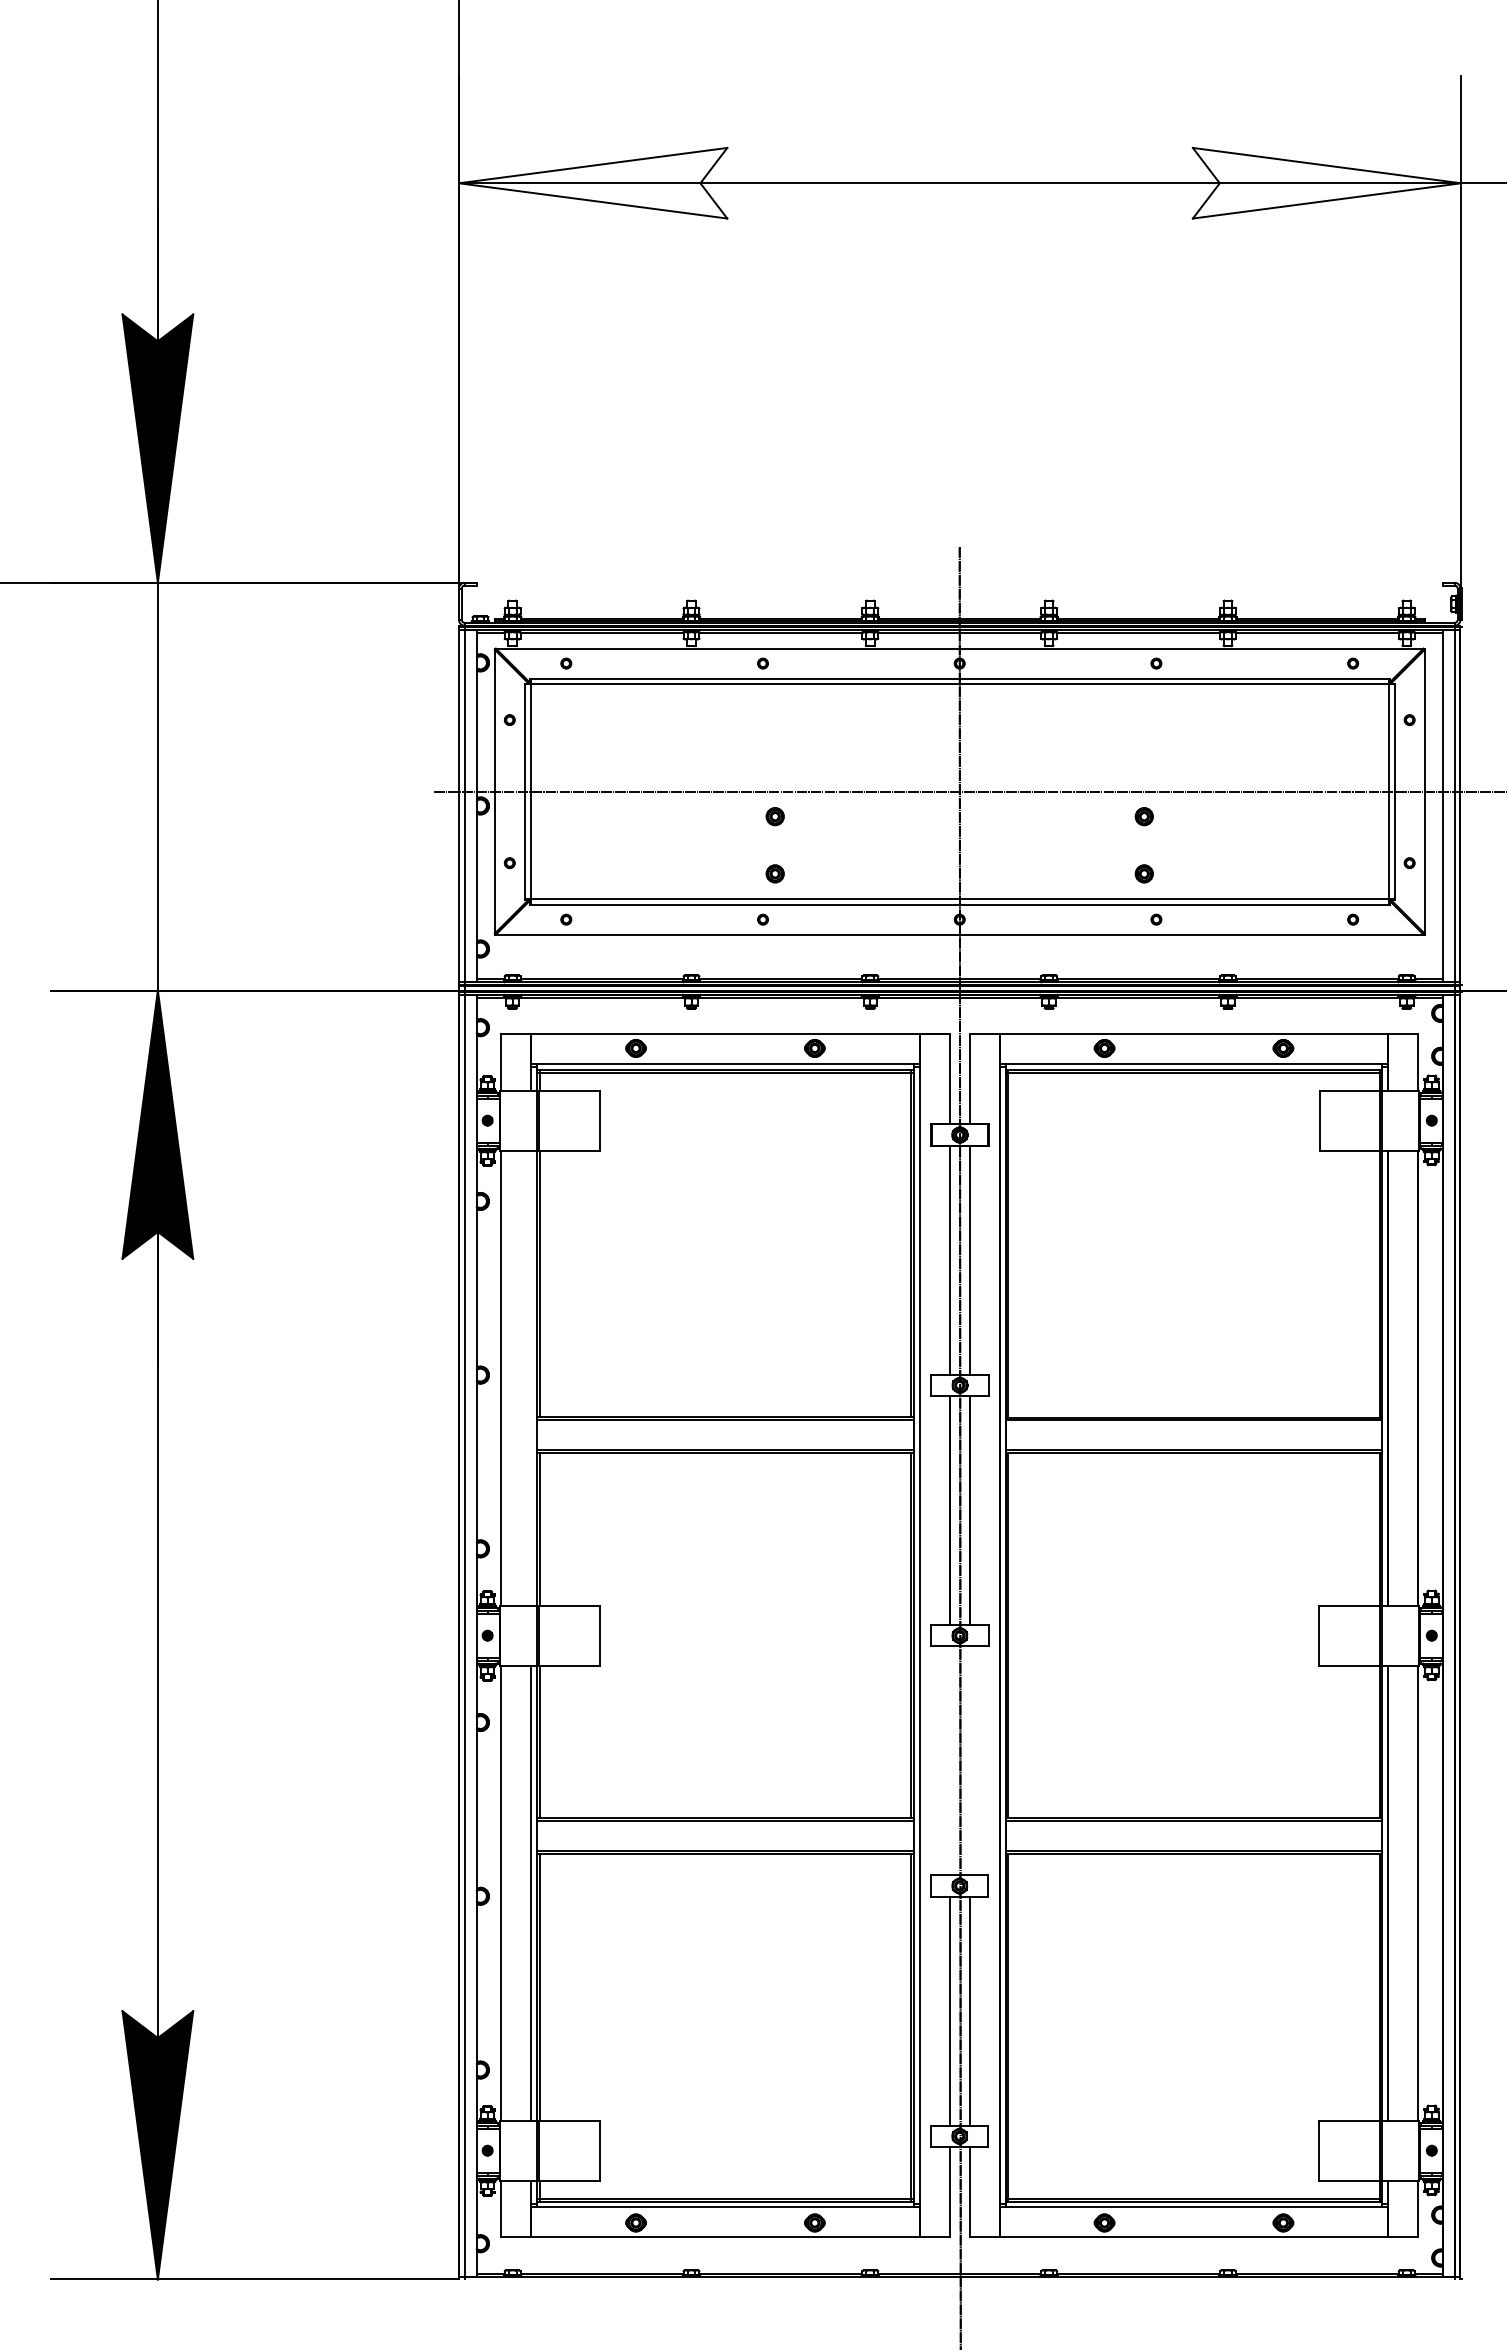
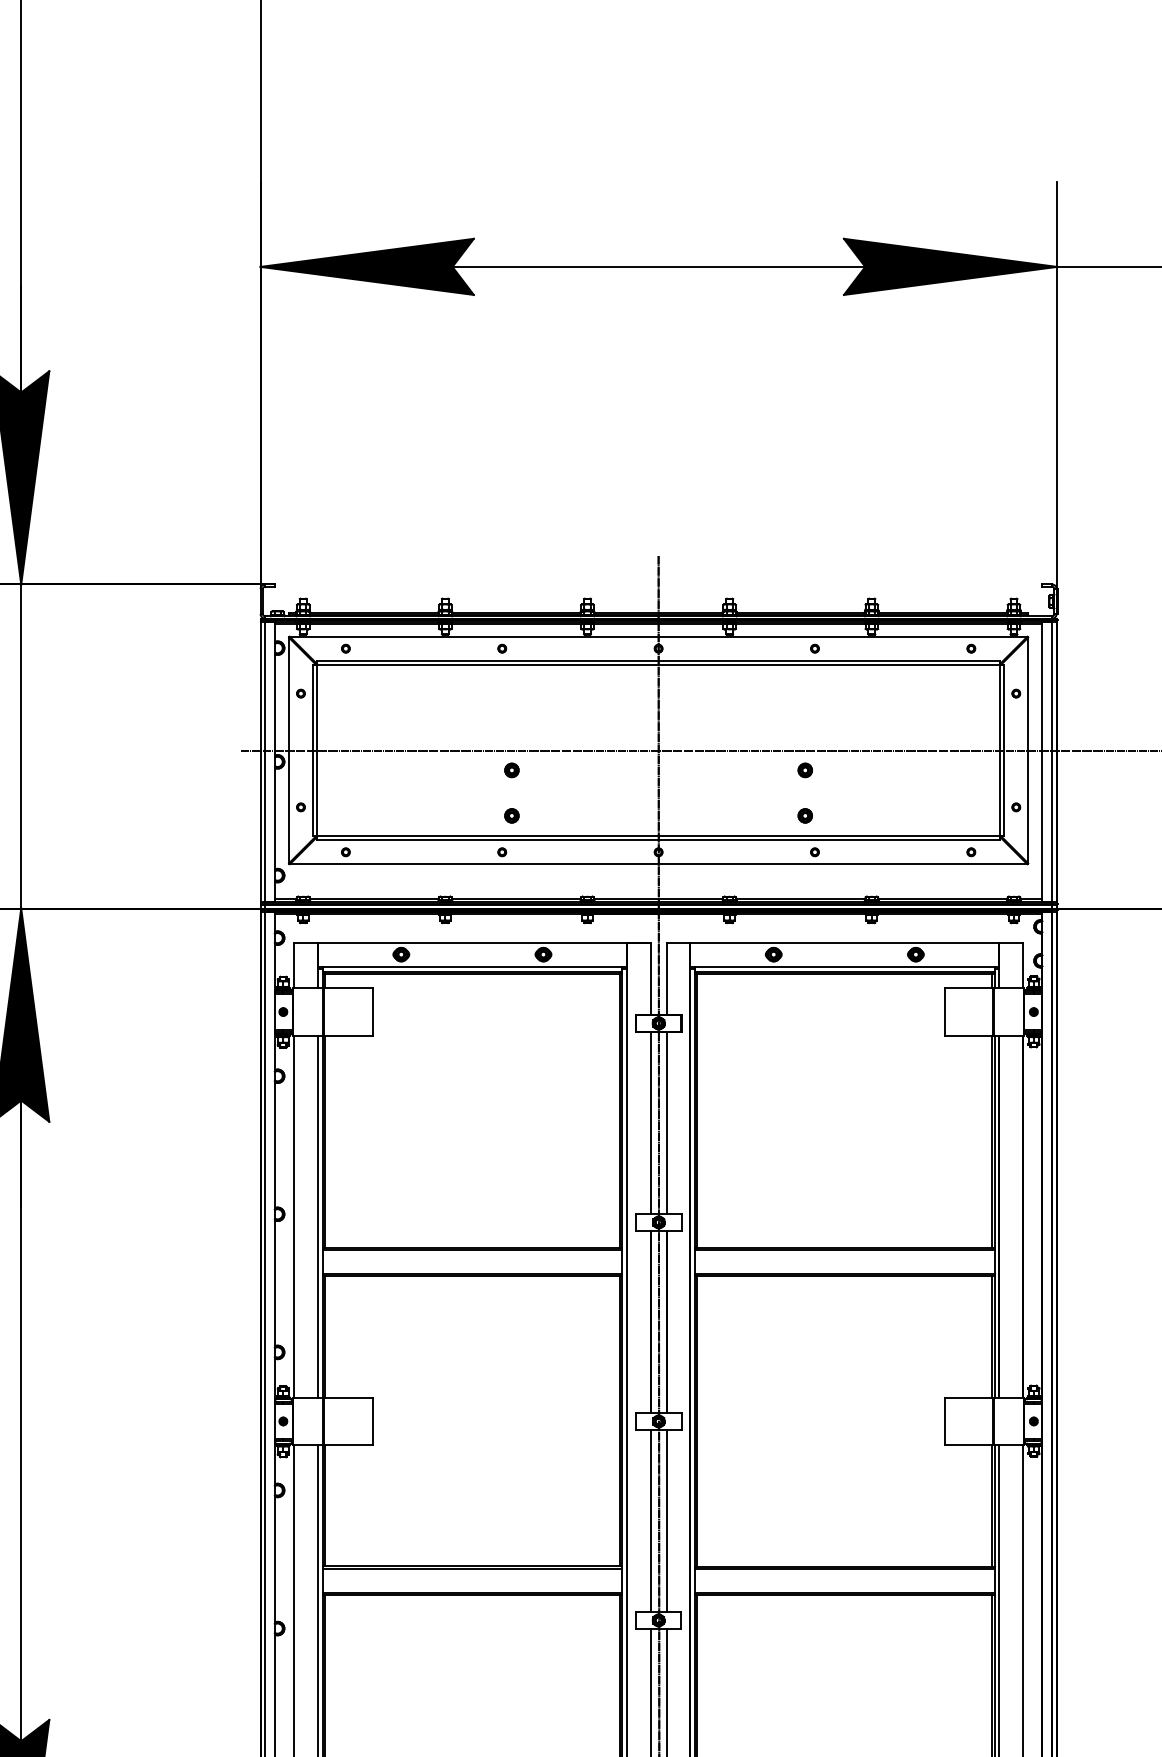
fill: (593, 182) -> (367, 266), added
fill: (1326, 182) -> (950, 266), added
line: (531, 1377) -> (318, 1216), added
line: (949, 1760) -> (650, 1520), added
line: (969, 1760) -> (666, 1520), added

